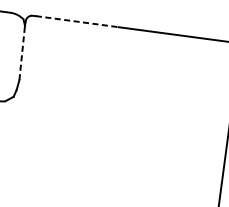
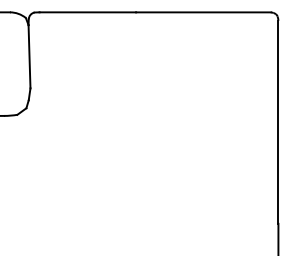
line: (77, 21) -> (88, 12), dashed -> solid
line: (22, 52) -> (29, 56), dashed -> solid

